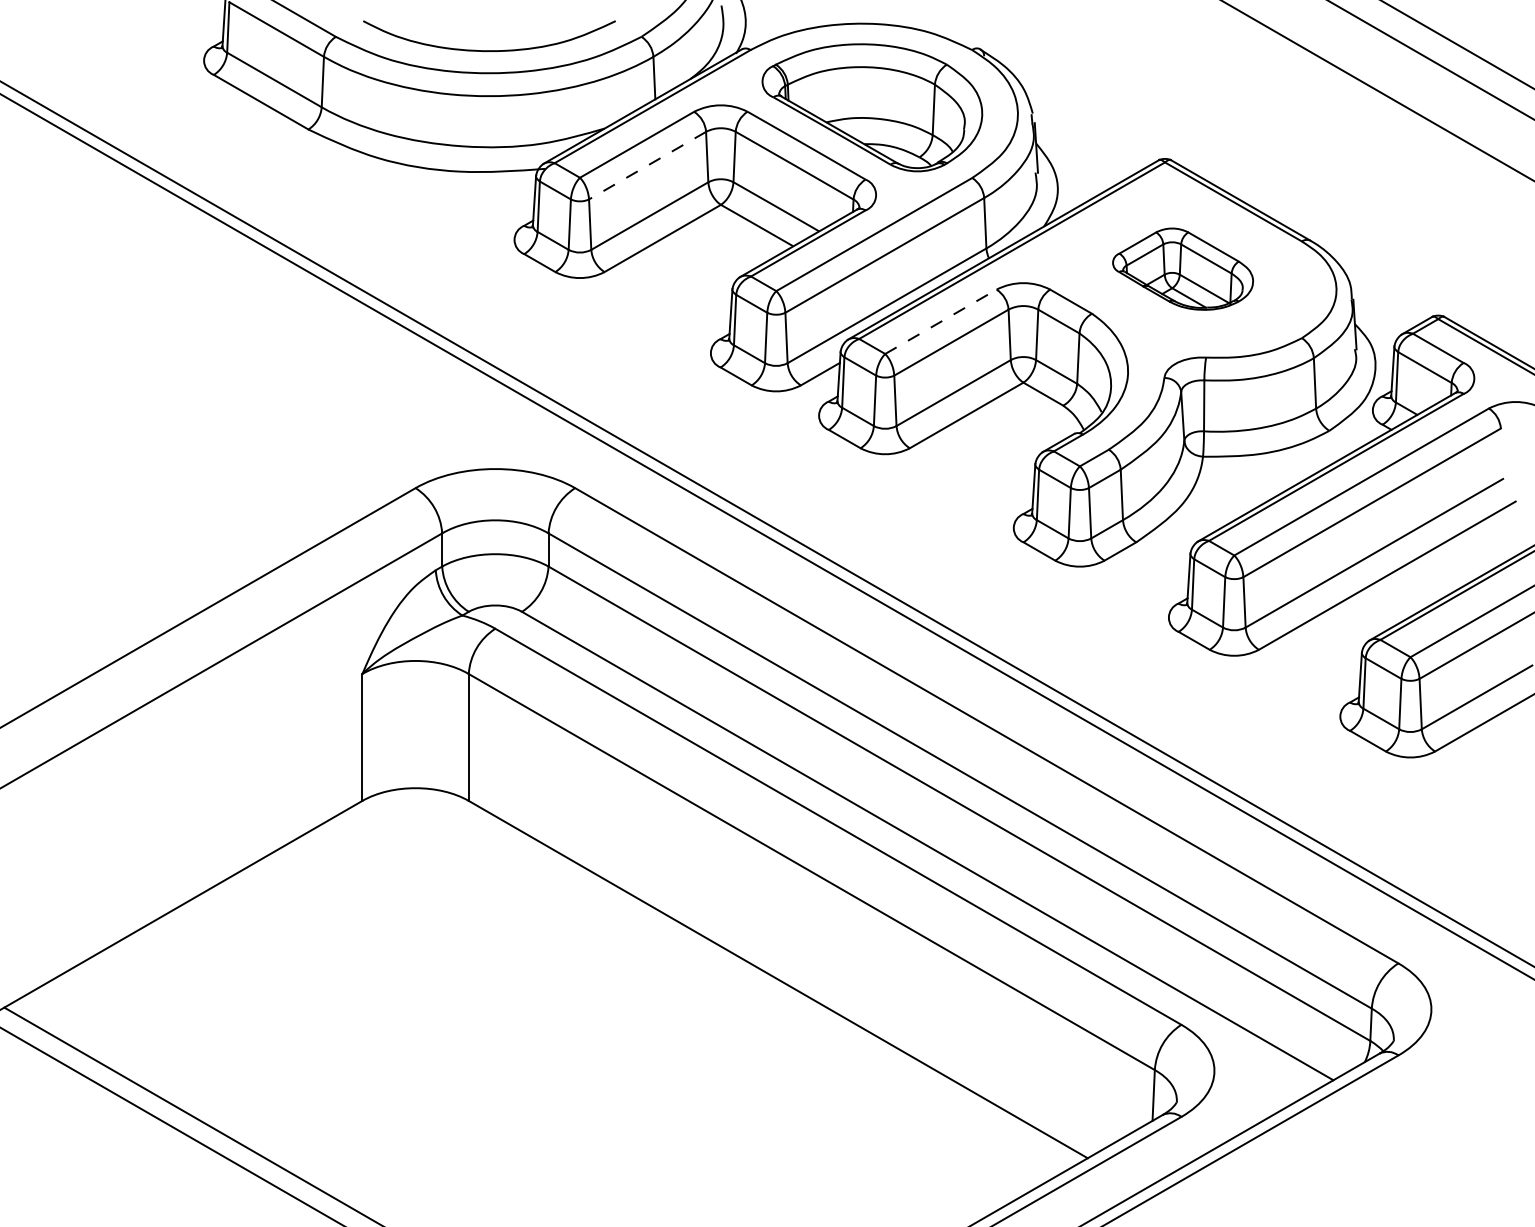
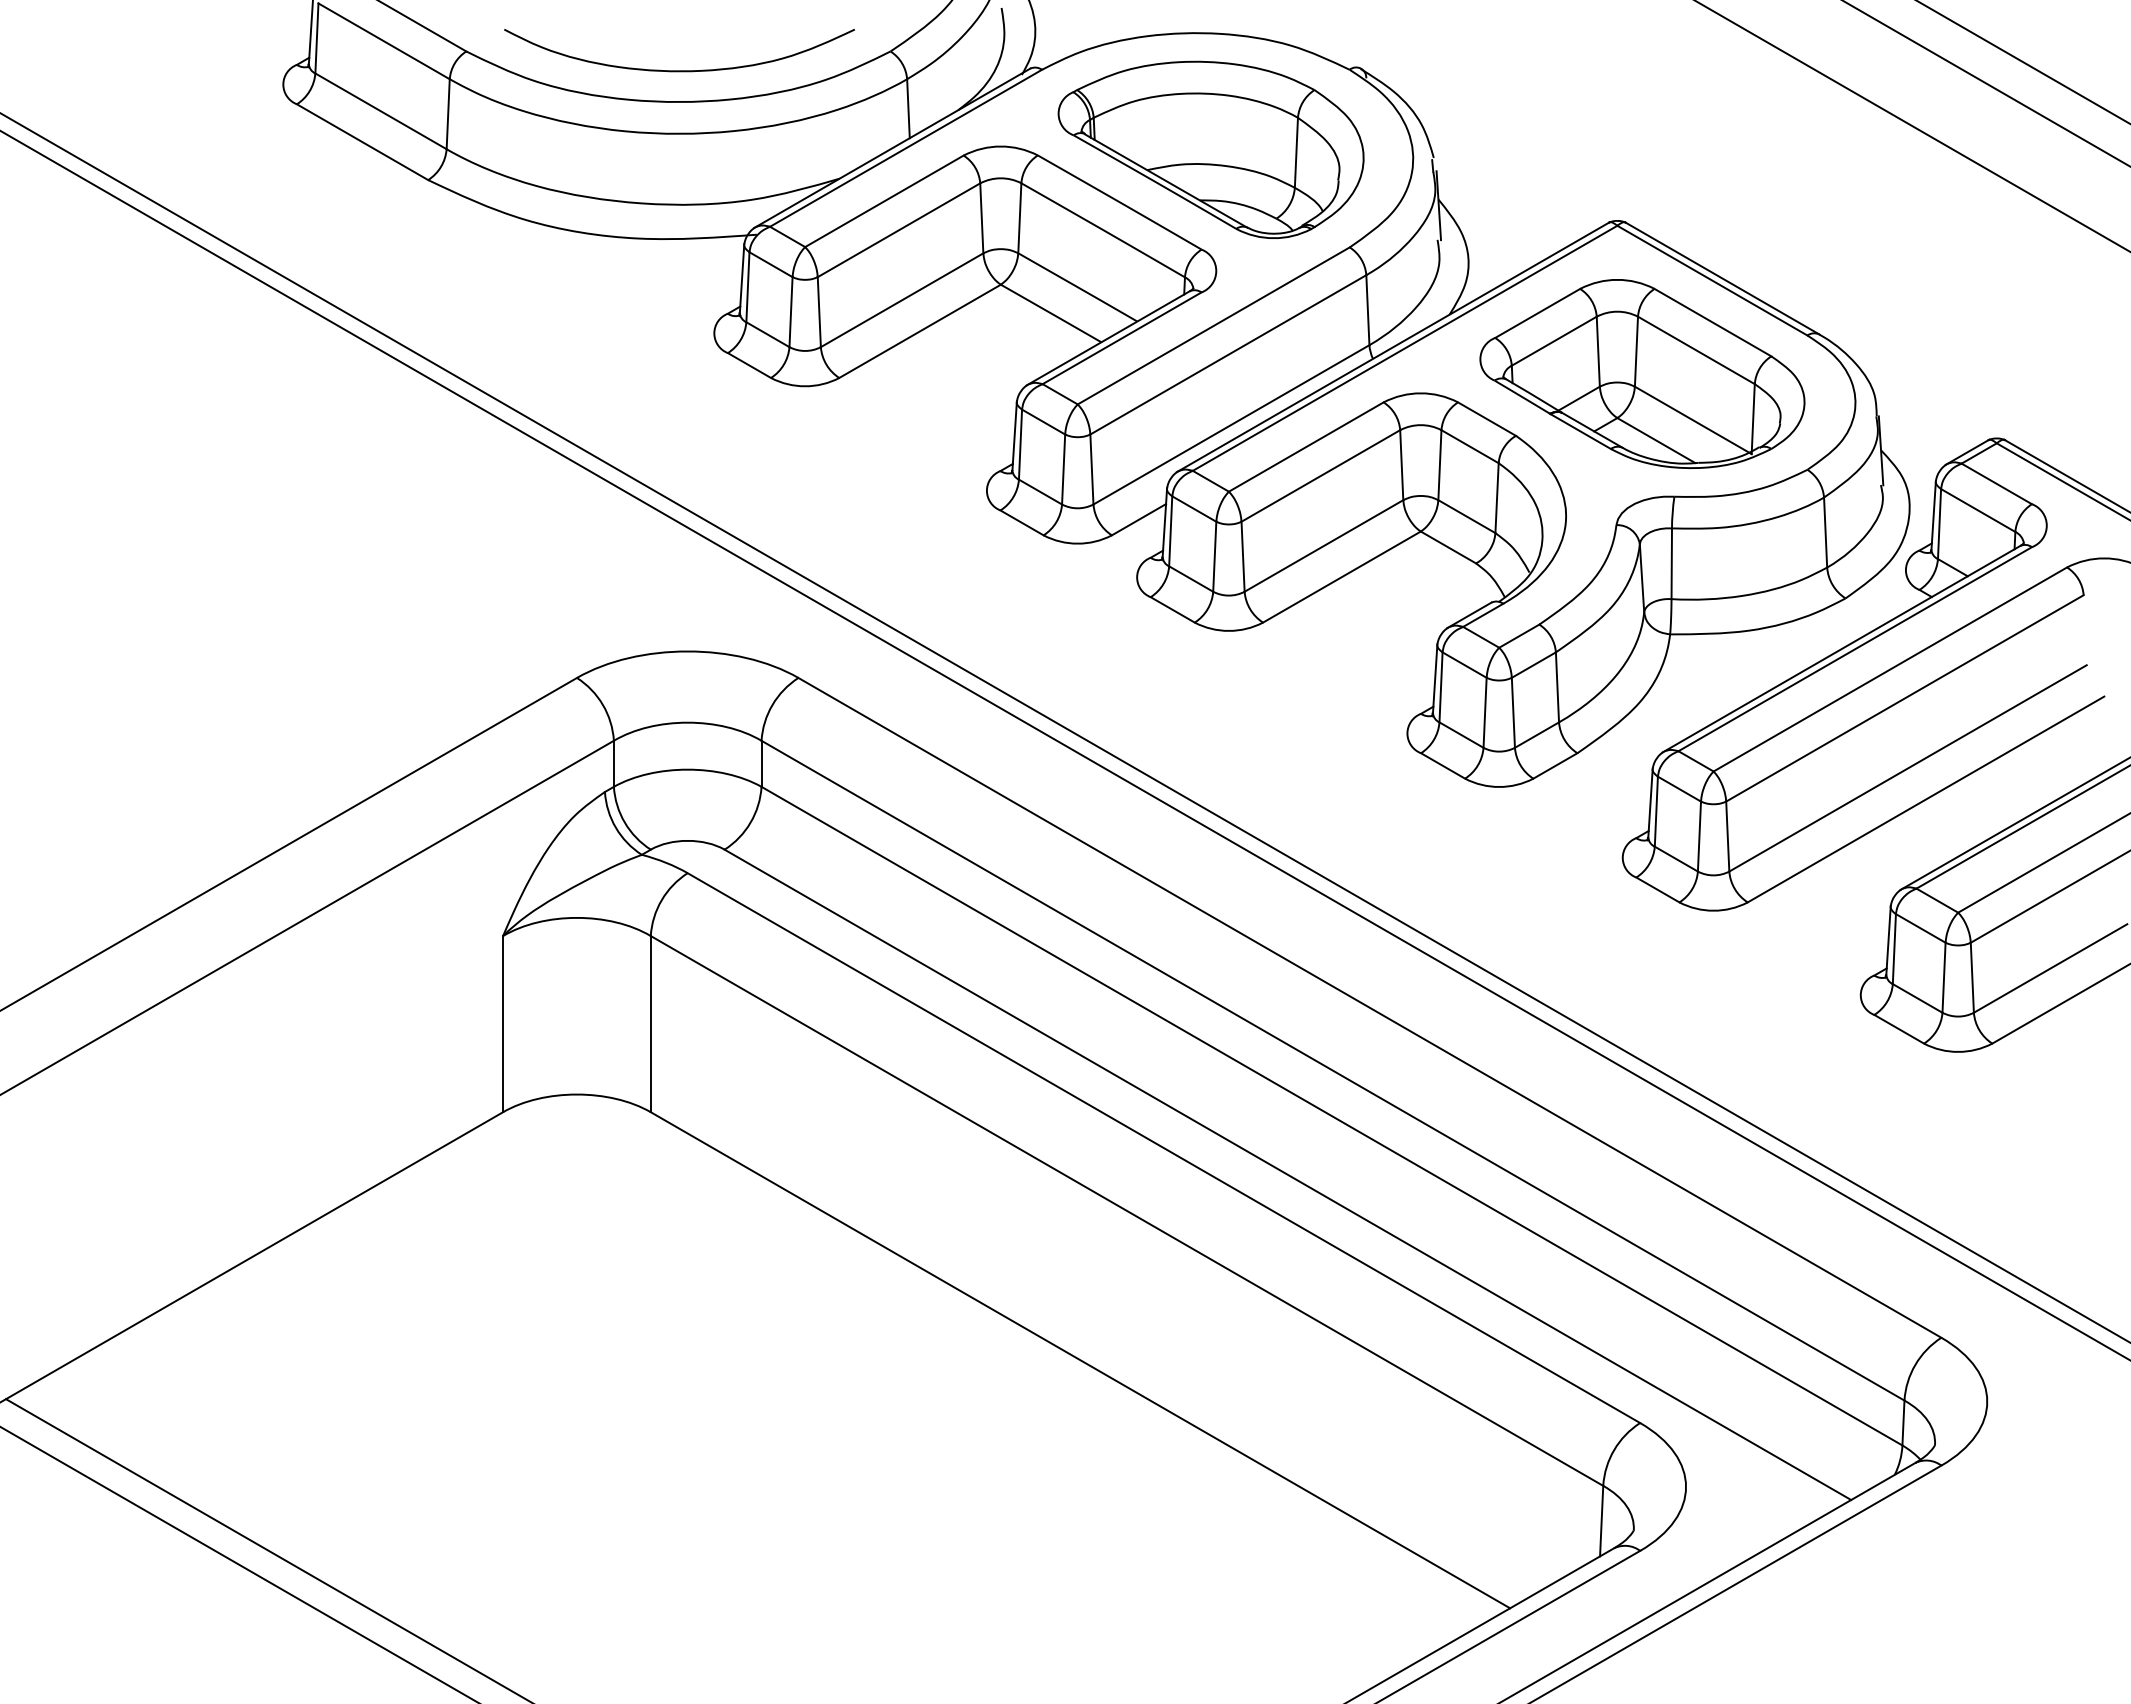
line: (647, 165) -> (899, 230), dashed -> solid
part: (1183, 268) -> (1642, 373), size x1.67
line: (941, 321) -> (1306, 446), dashed -> solid

